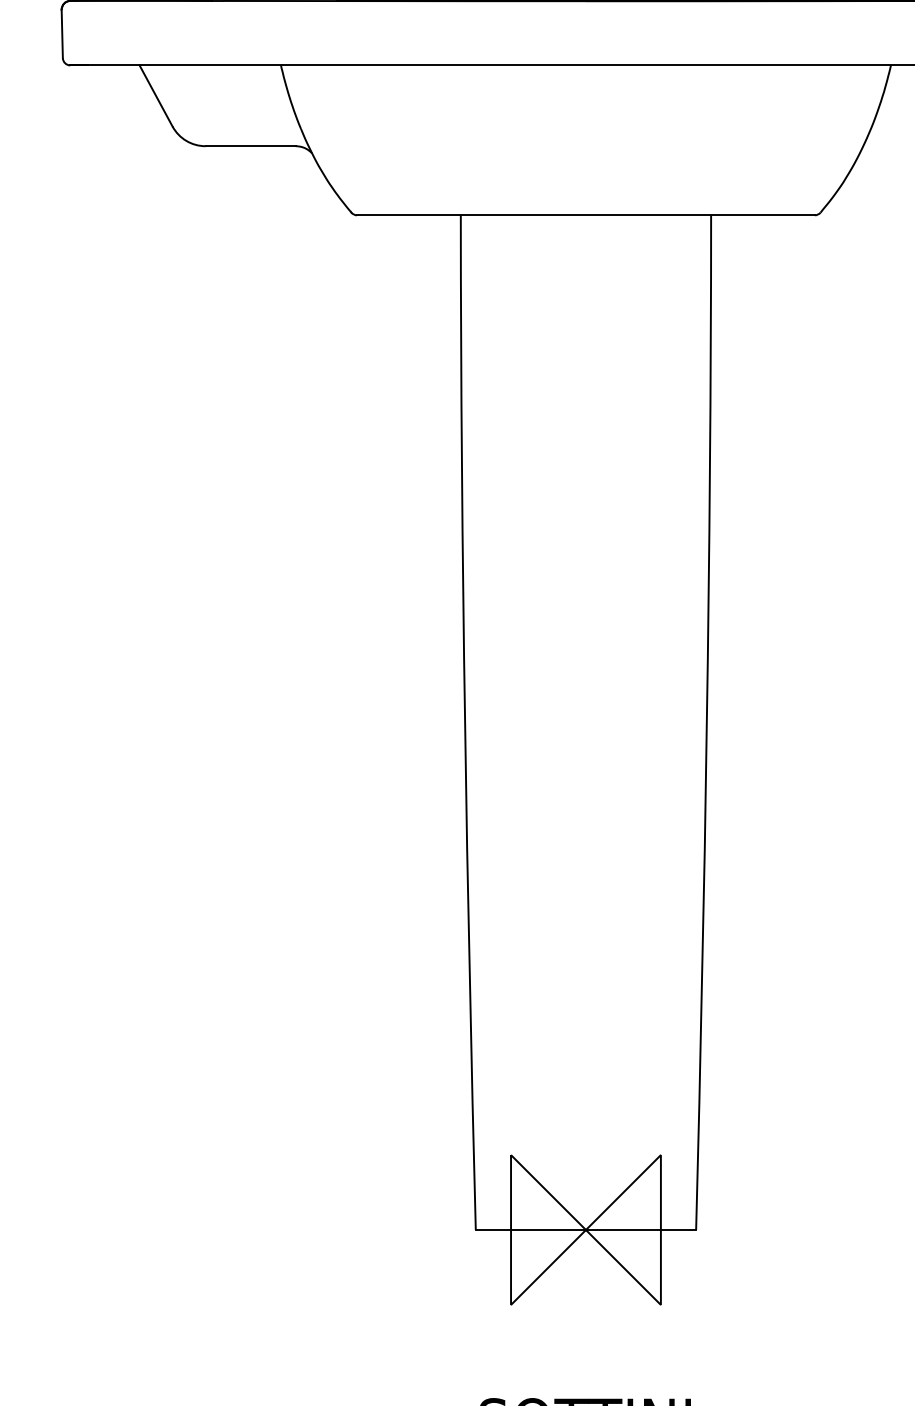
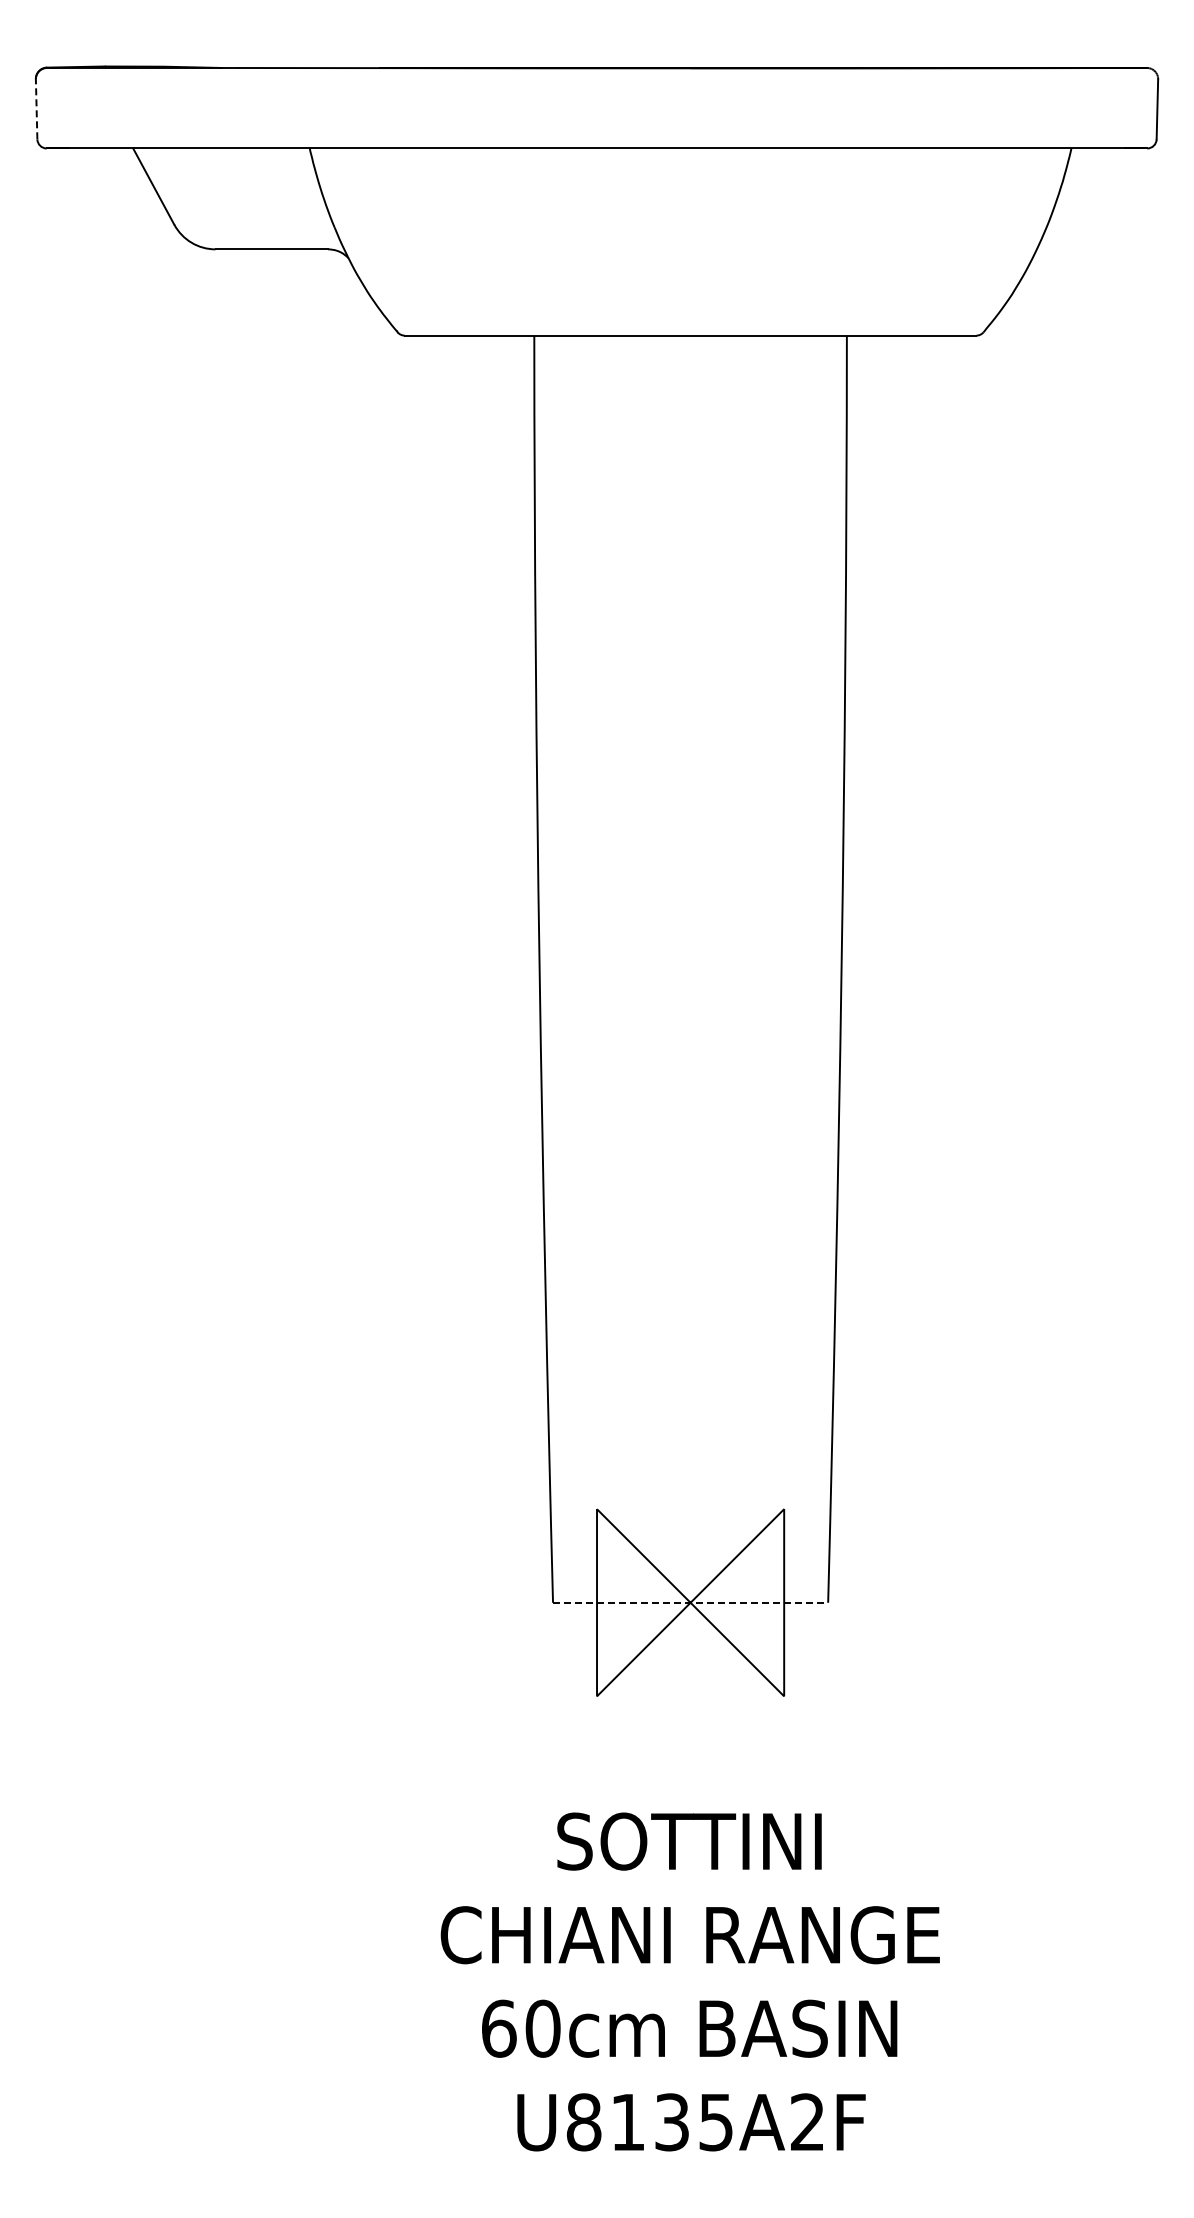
line: (62, 33) -> (36, 108), solid -> dashed
line: (585, 1229) -> (690, 1602), solid -> dashed

